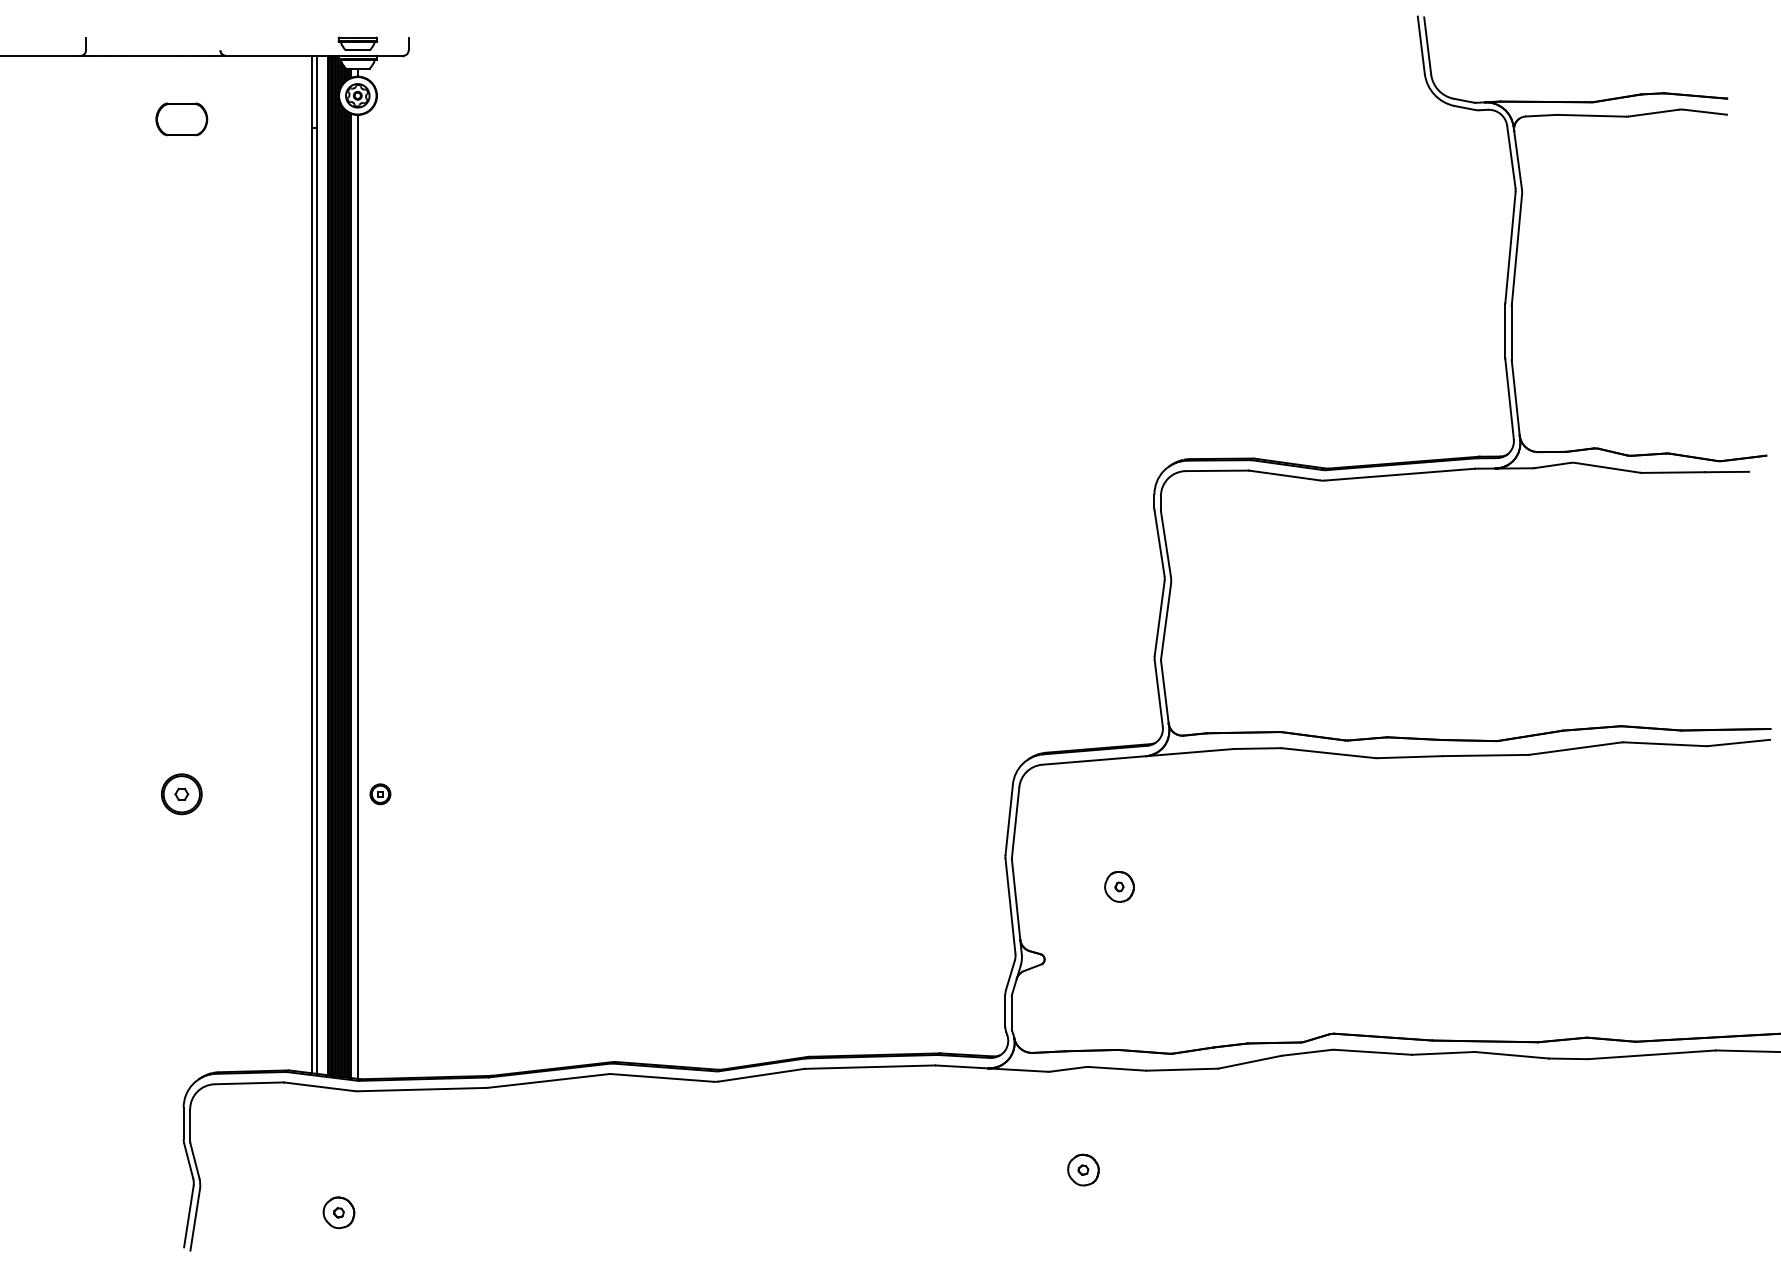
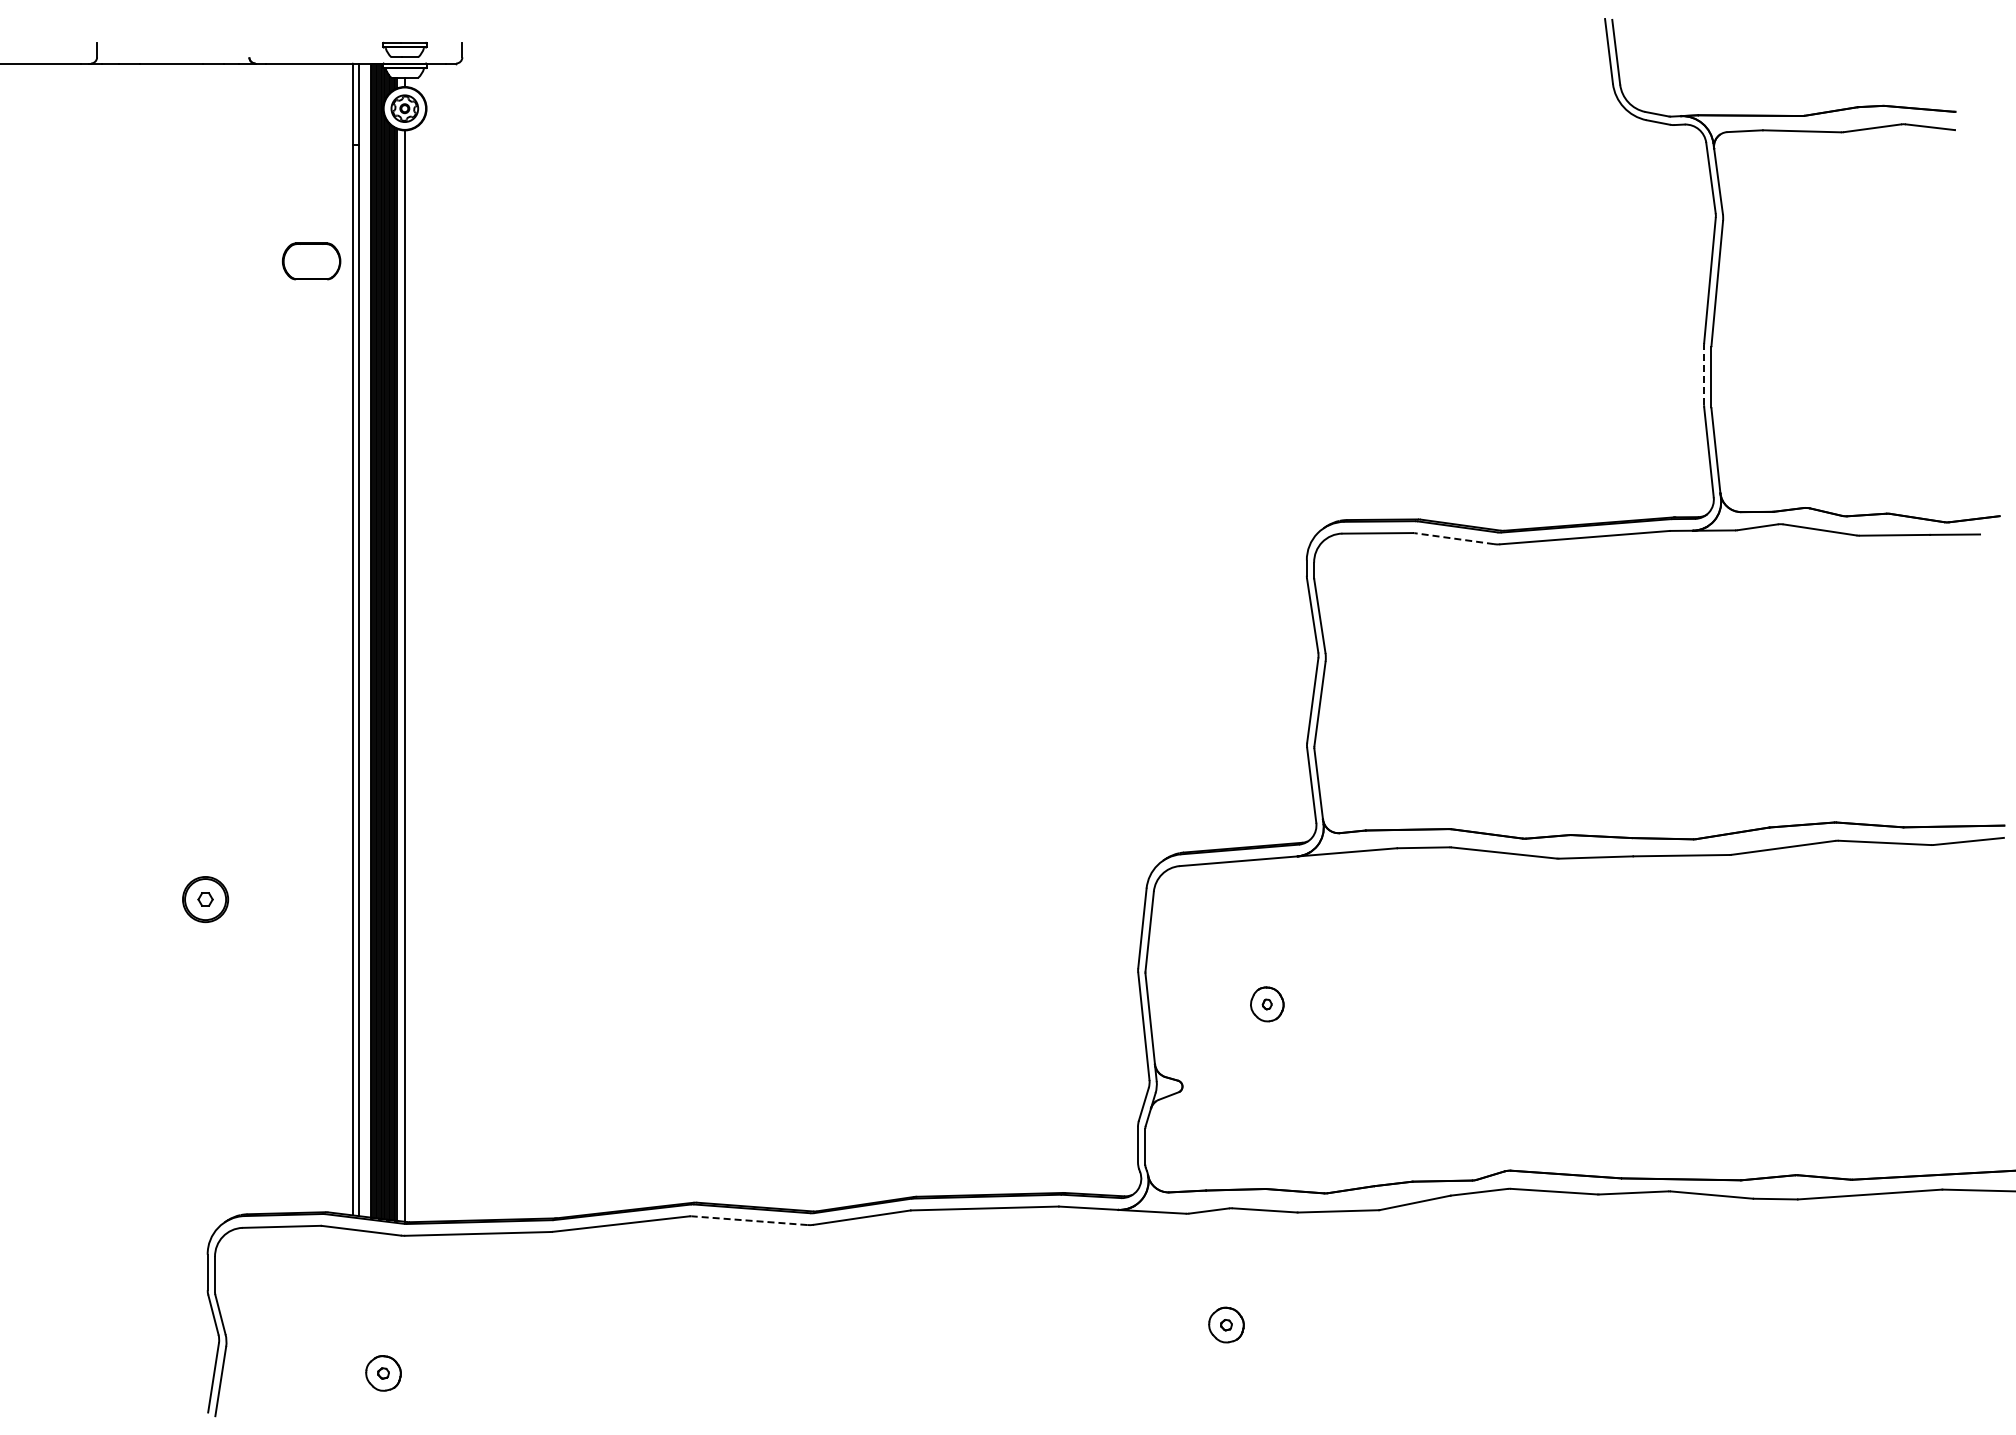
part: (181, 119) -> (311, 261), moved
line: (1505, 330) -> (1704, 374), solid -> dashed
line: (1283, 475) -> (1453, 538), solid -> dashed
part: (380, 794) -> (430, 899), removed
line: (661, 1077) -> (748, 1220), solid -> dashed

